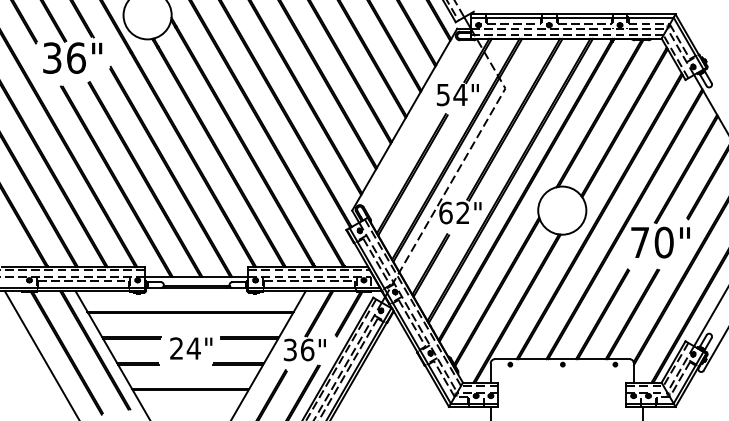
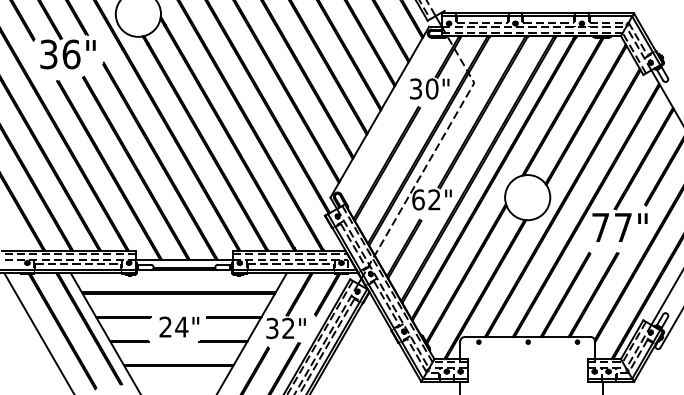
text: (452, 94) -> (424, 88), 54" -> 30"
text: (664, 242) -> (623, 227), 70" -> 77"
text: (307, 350) -> (288, 328), 36" -> 32"

